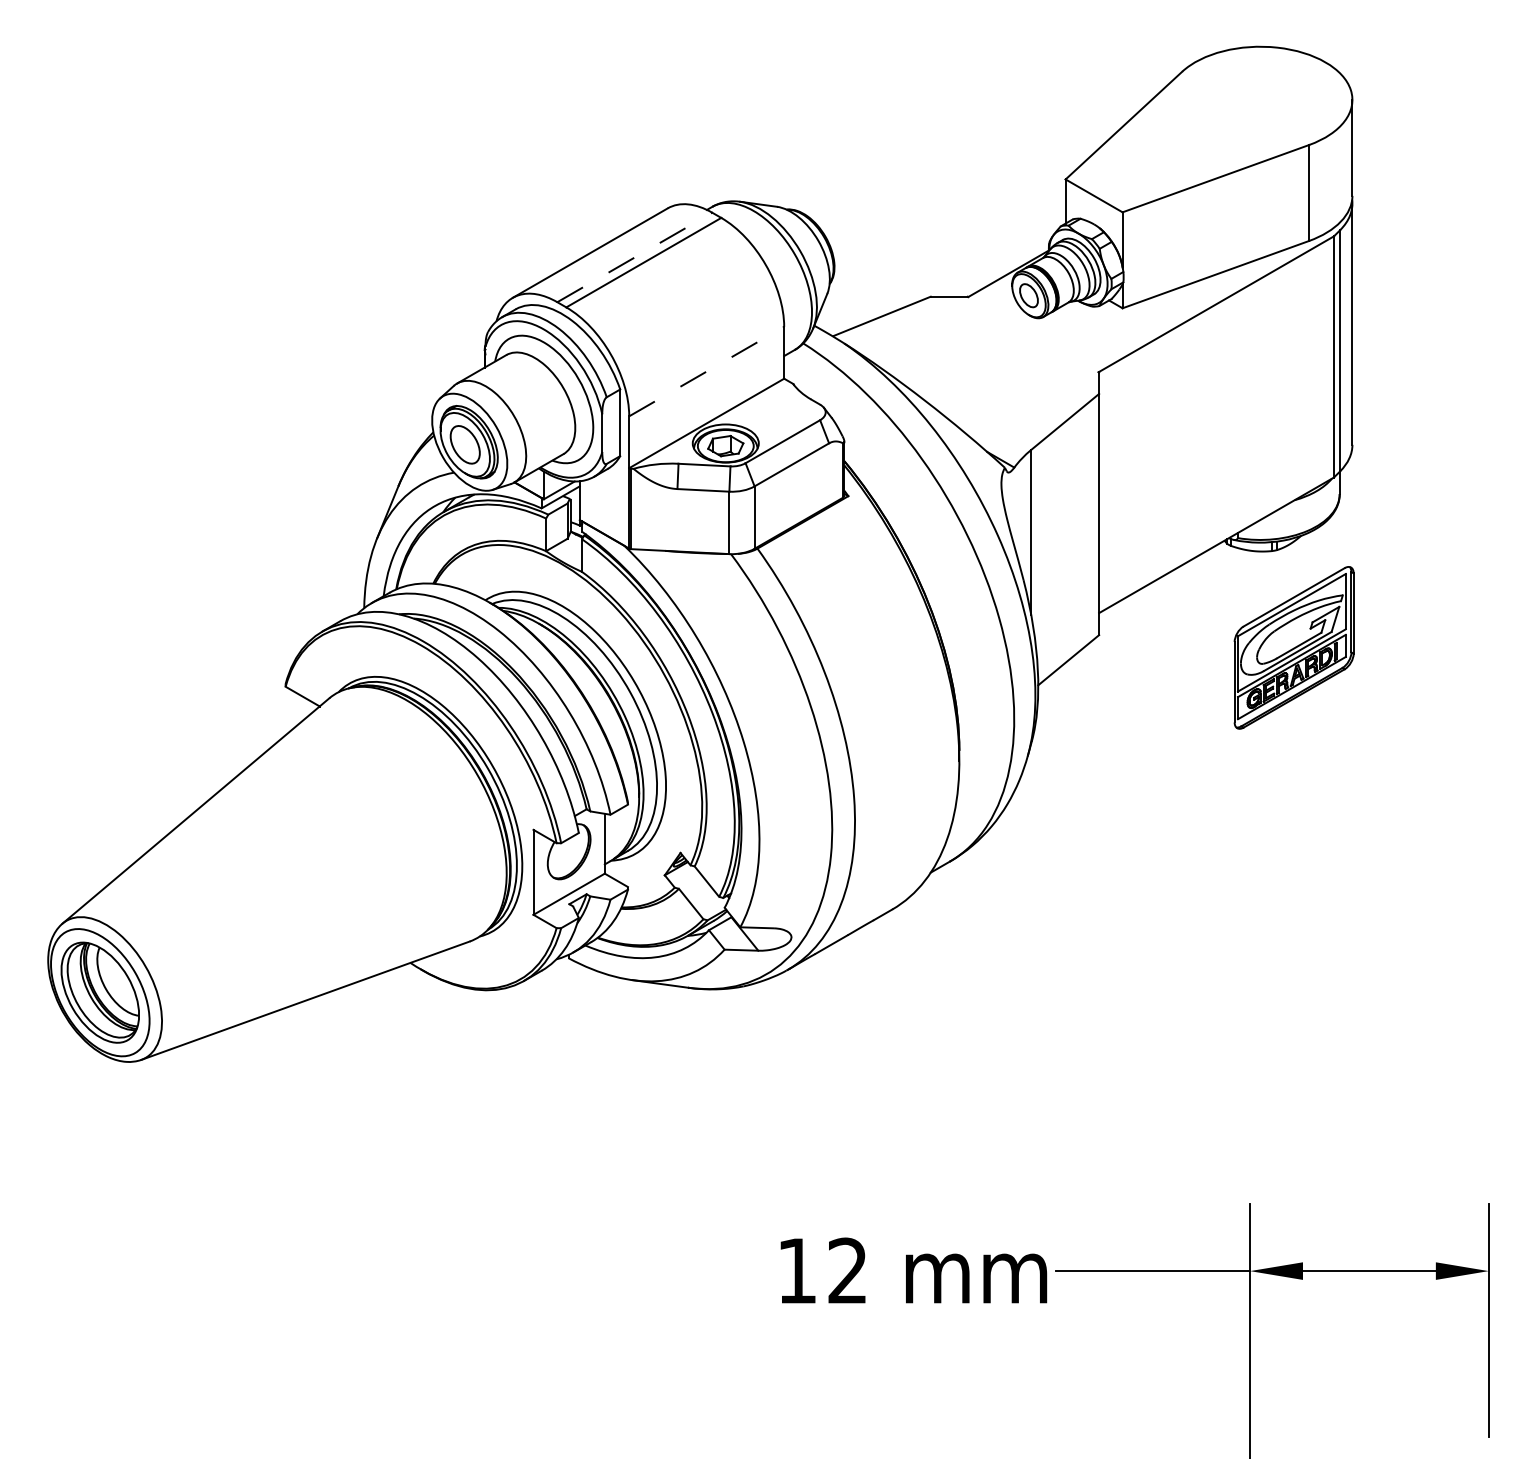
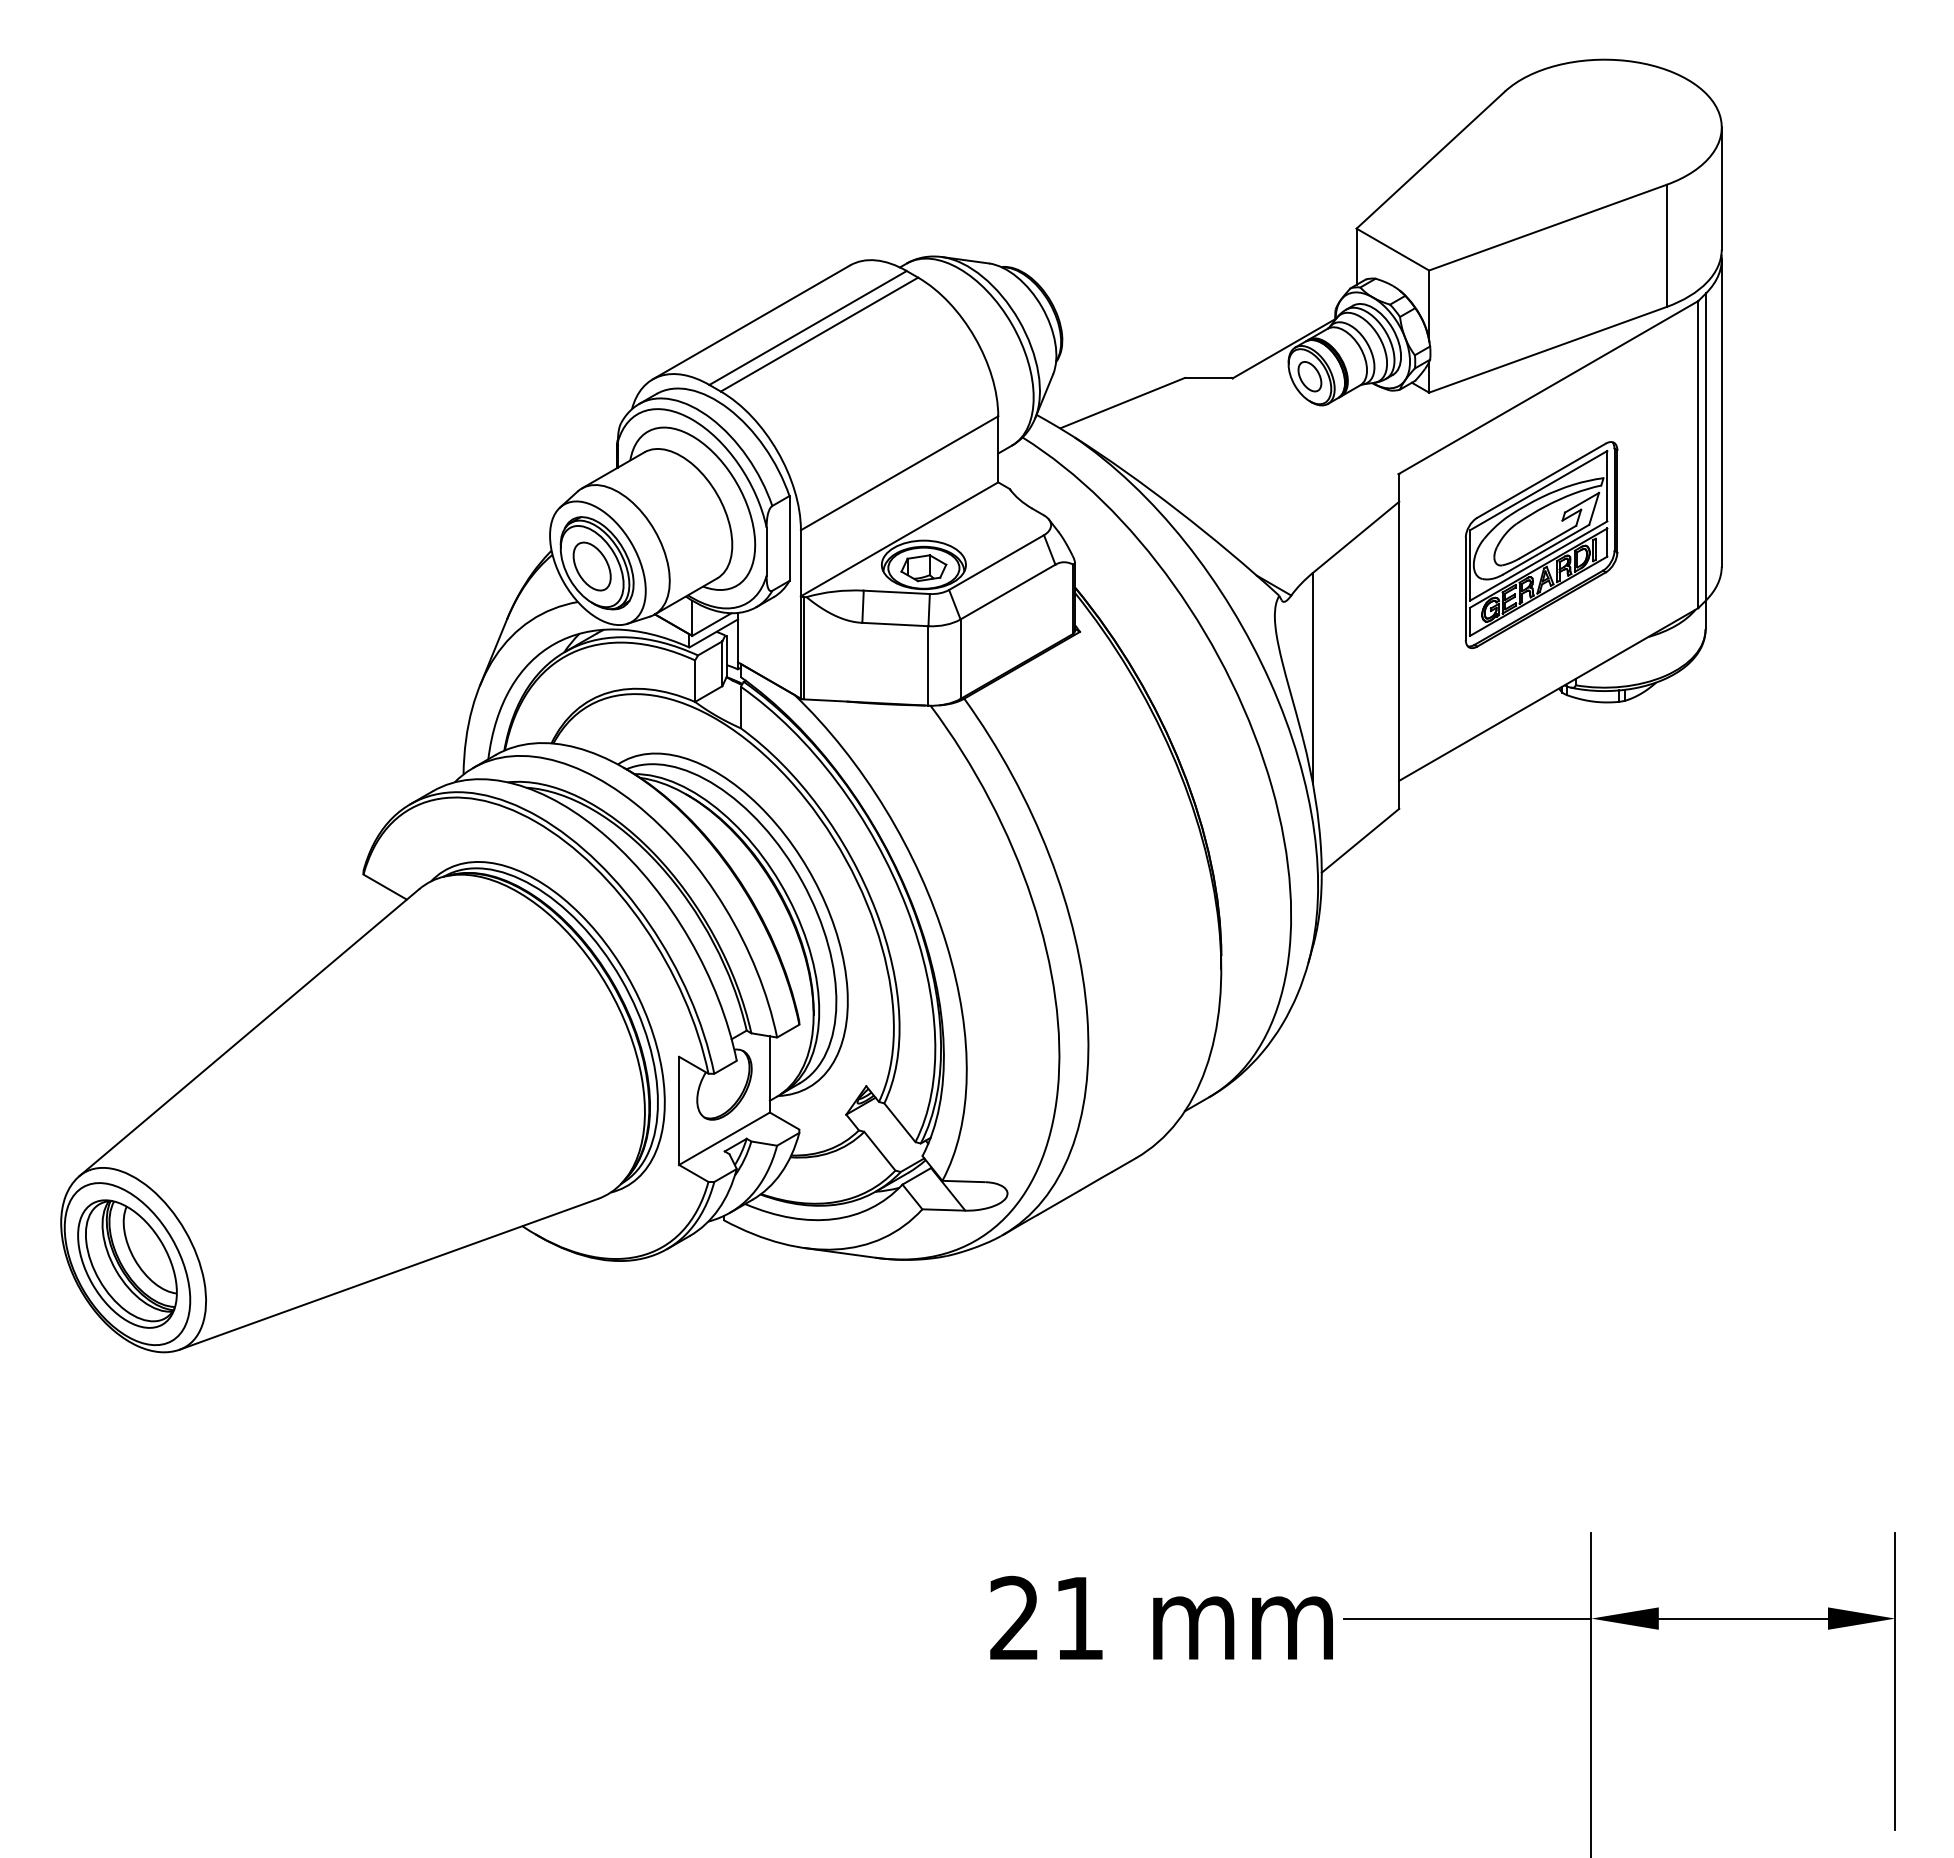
line: (635, 257) -> (808, 328), dashed -> solid
line: (706, 371) -> (899, 473), dashed -> solid
part: (1294, 648) -> (1541, 545), moved
text: (822, 1270) -> (1046, 1617), 12 -> 21

